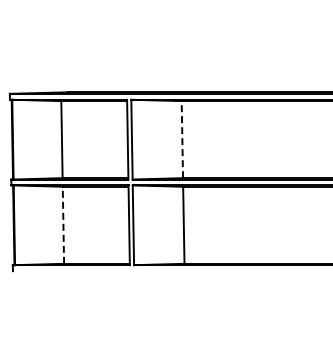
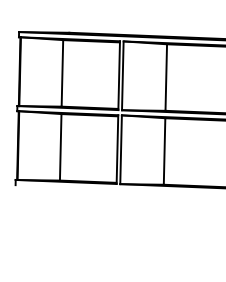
line: (182, 139) -> (166, 77), dashed -> solid
line: (63, 225) -> (60, 147), dashed -> solid

